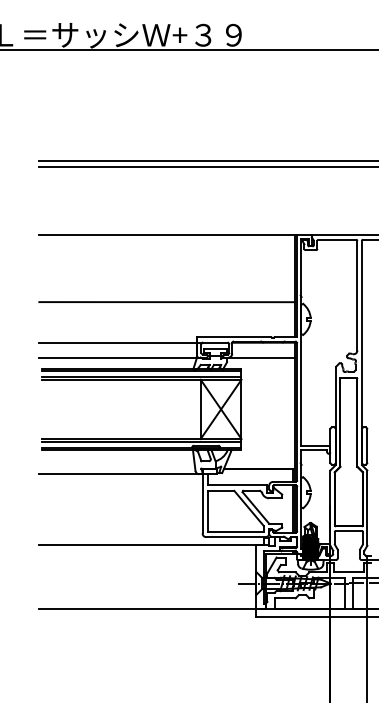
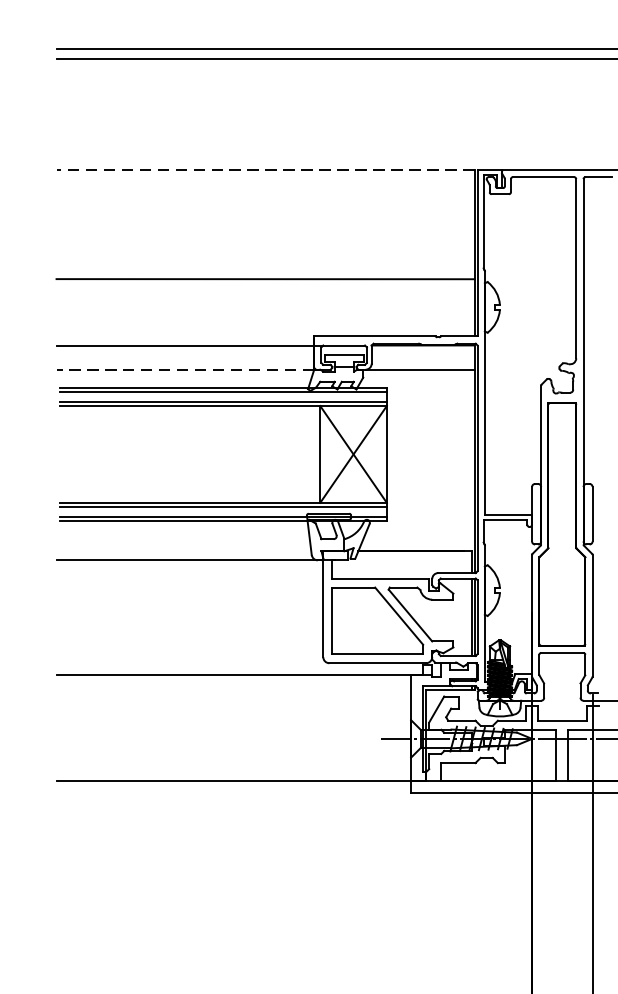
line: (167, 235) -> (265, 170), solid -> dashed
line: (118, 357) -> (185, 369), solid -> dashed

